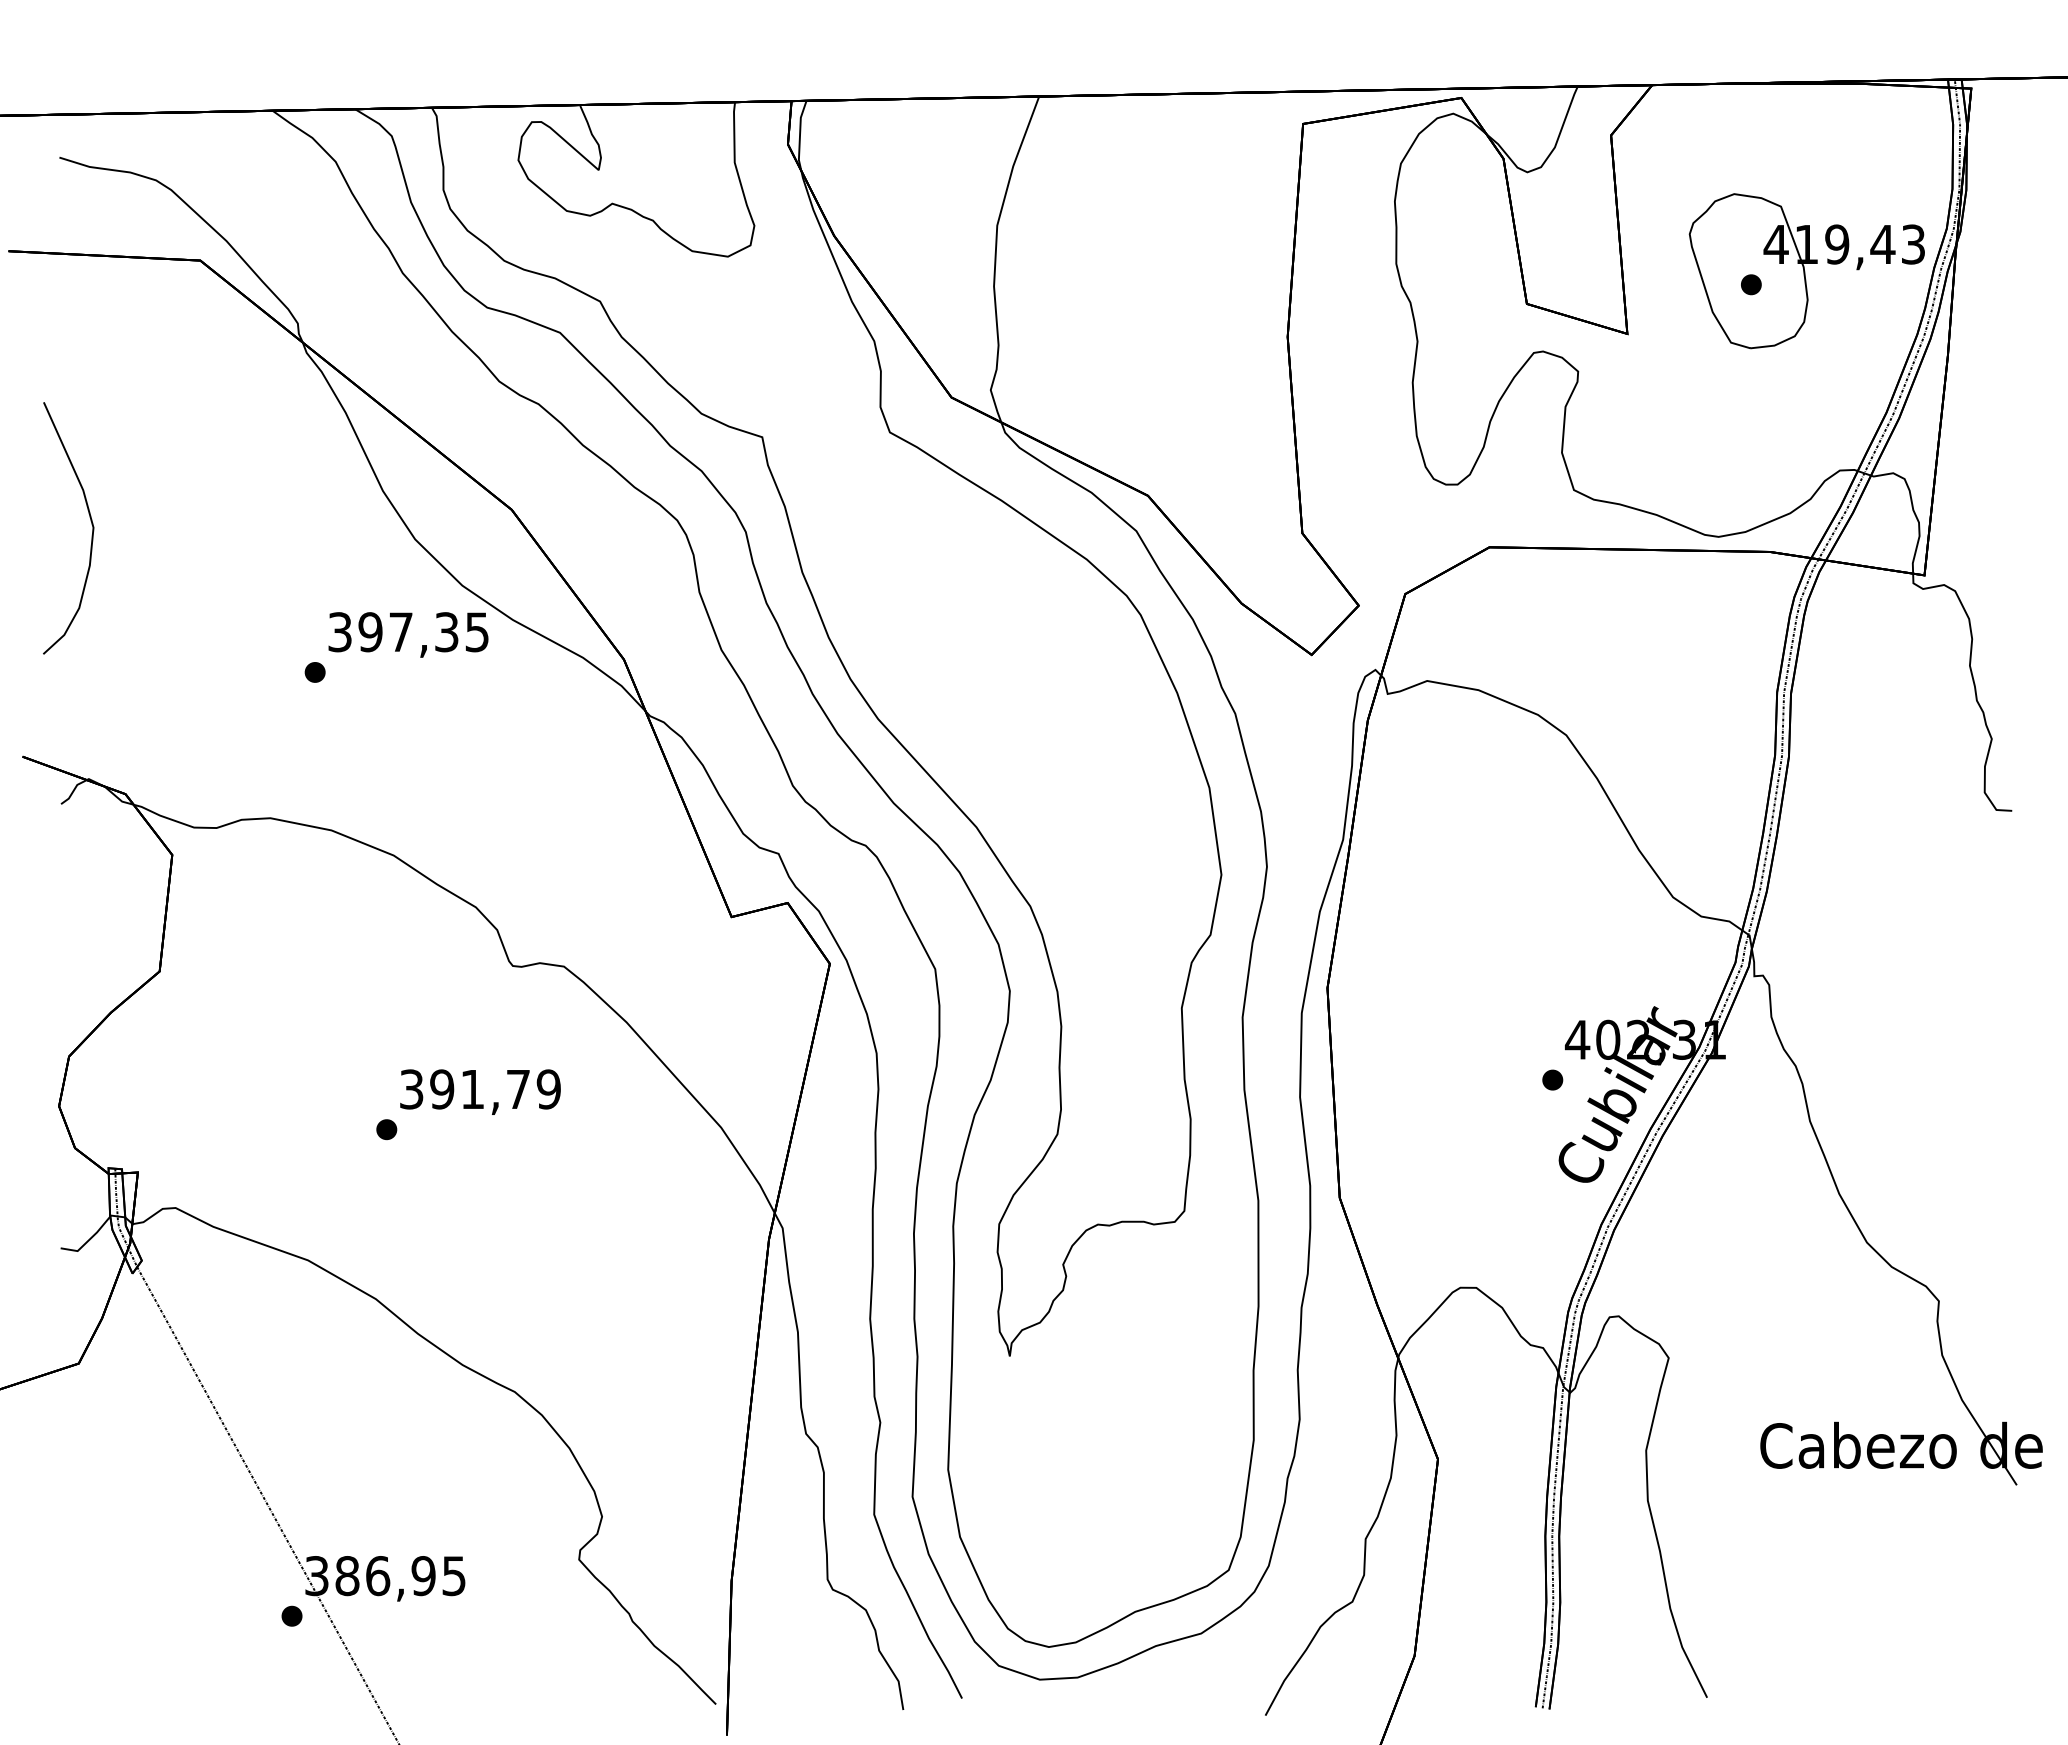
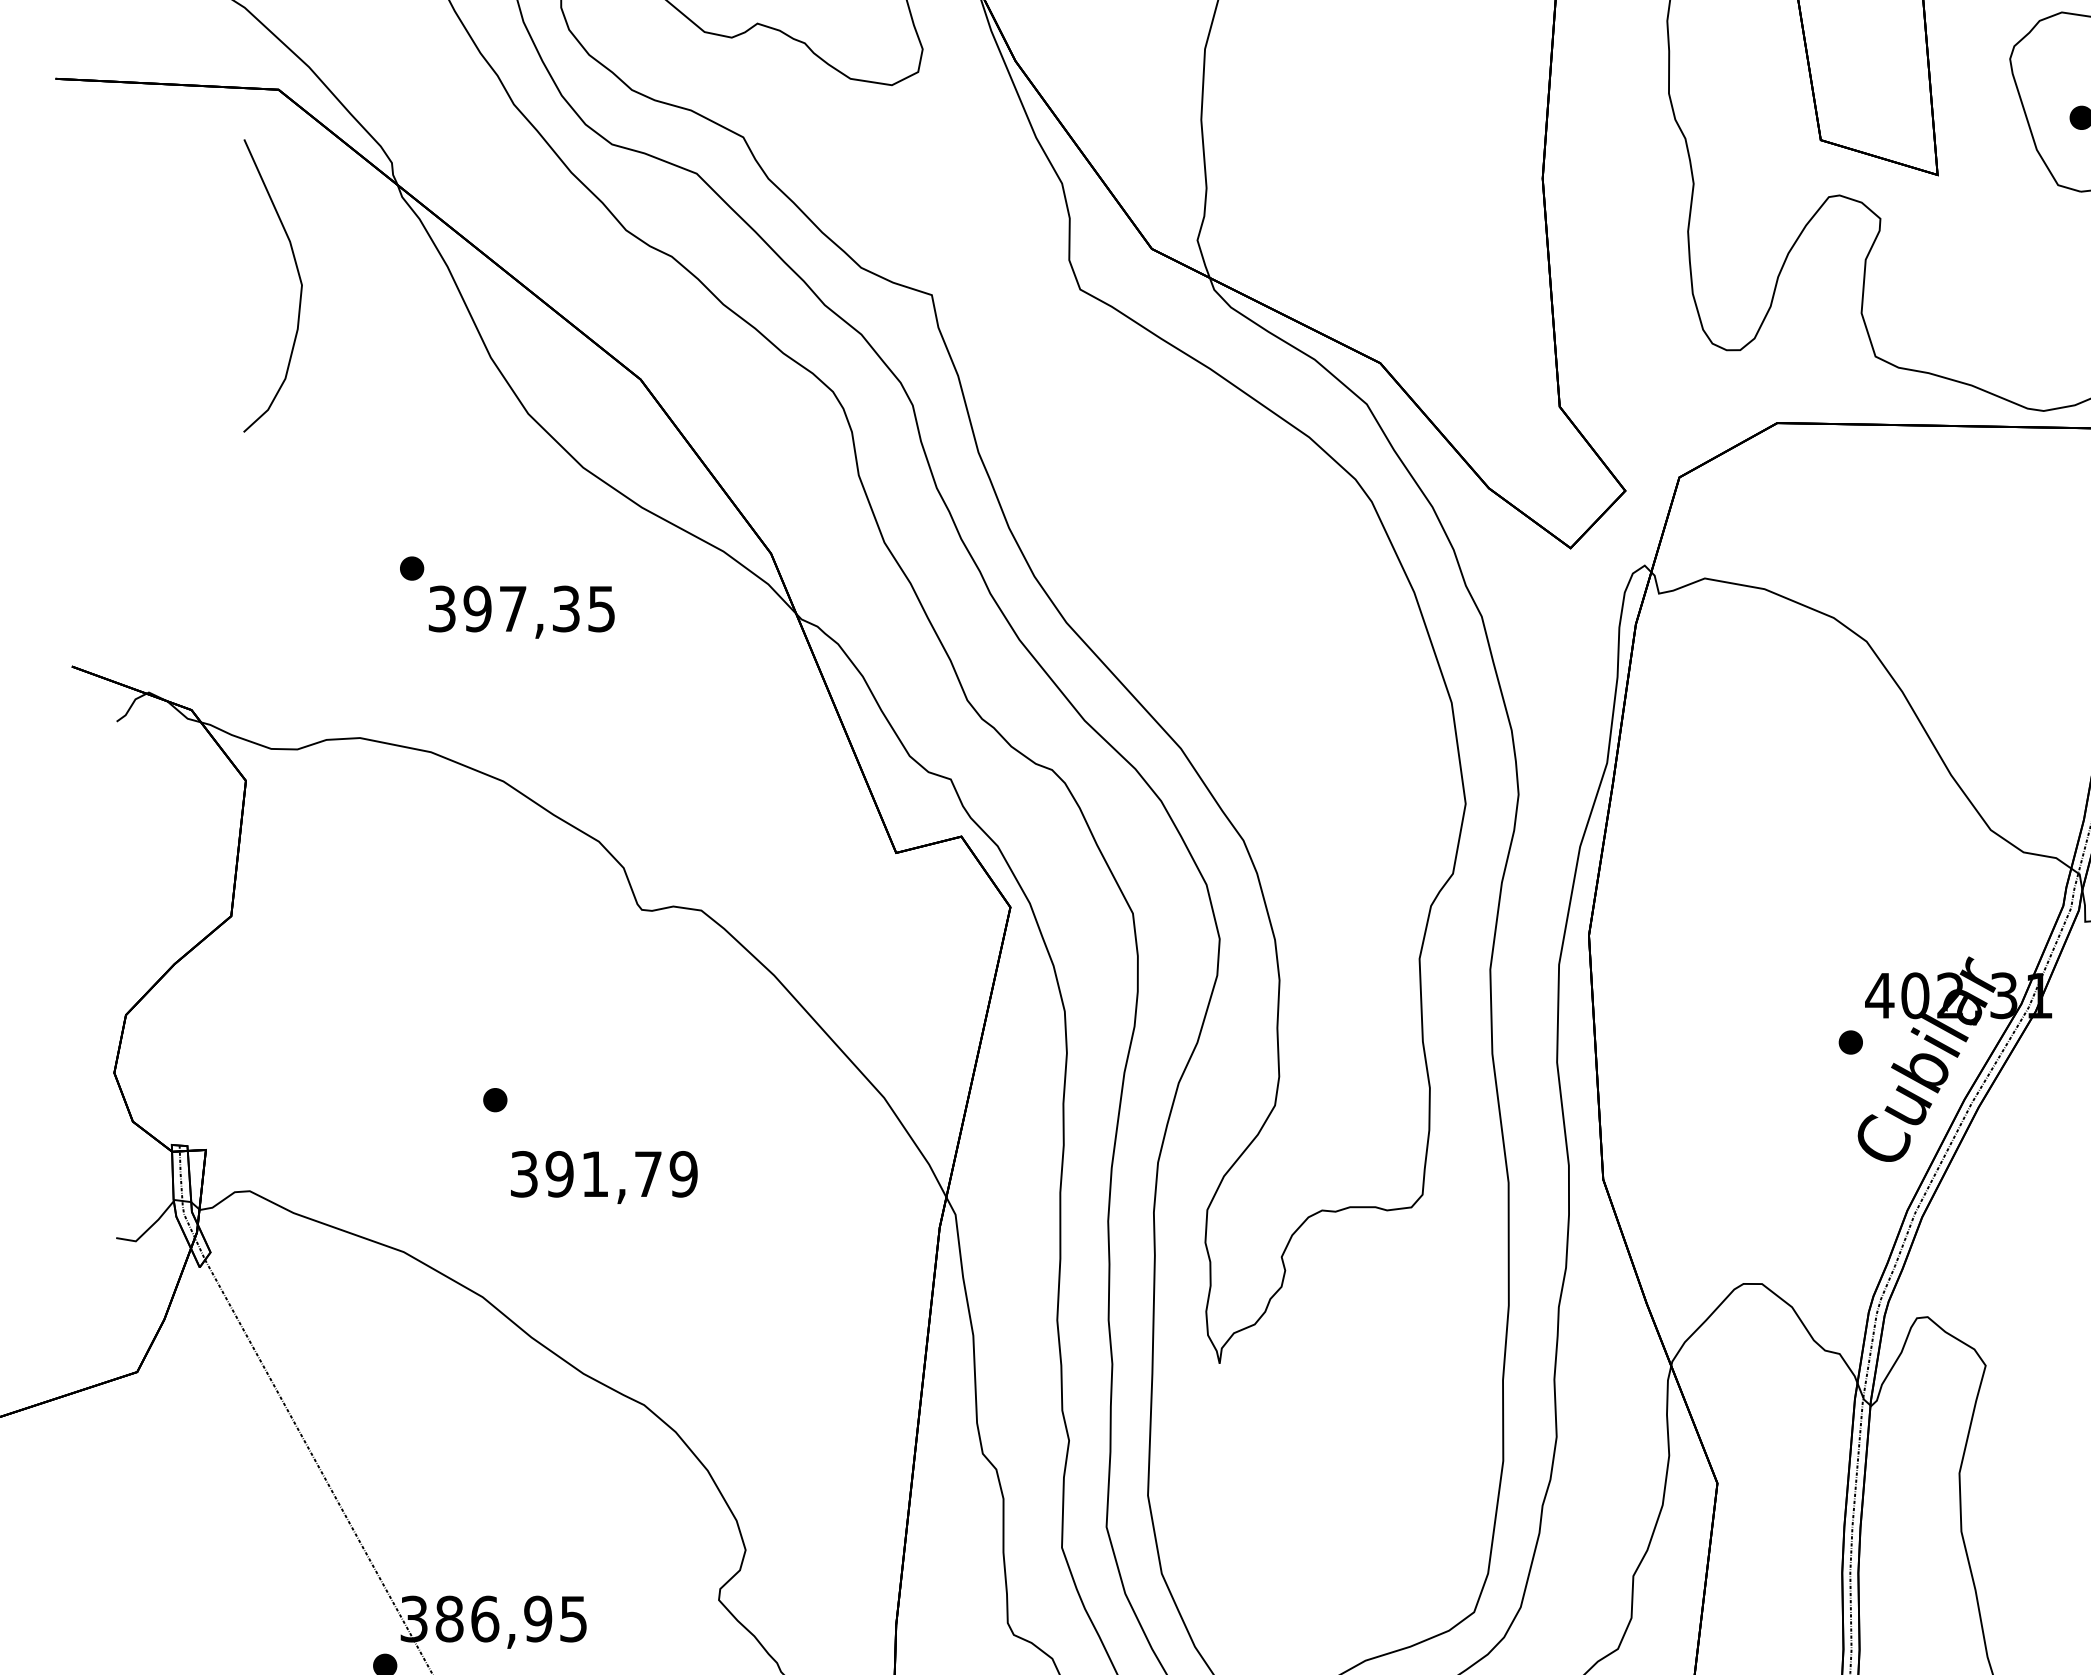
curve: (90, 521) -> (298, 277), moved
text: (408, 634) -> (521, 611), moved
text: (480, 1091) -> (604, 1176), moved

